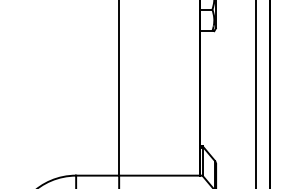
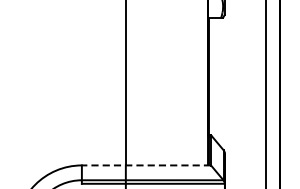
line: (138, 175) -> (145, 165), solid -> dashed

